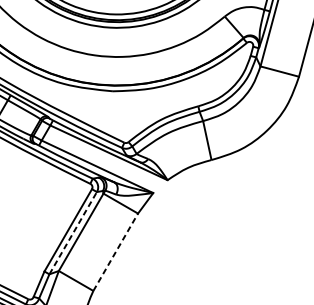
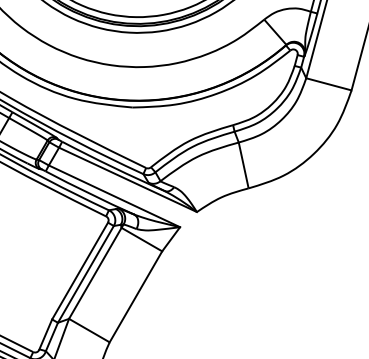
line: (72, 233) -> (85, 274), dashed -> solid
line: (115, 251) -> (135, 296), dashed -> solid

